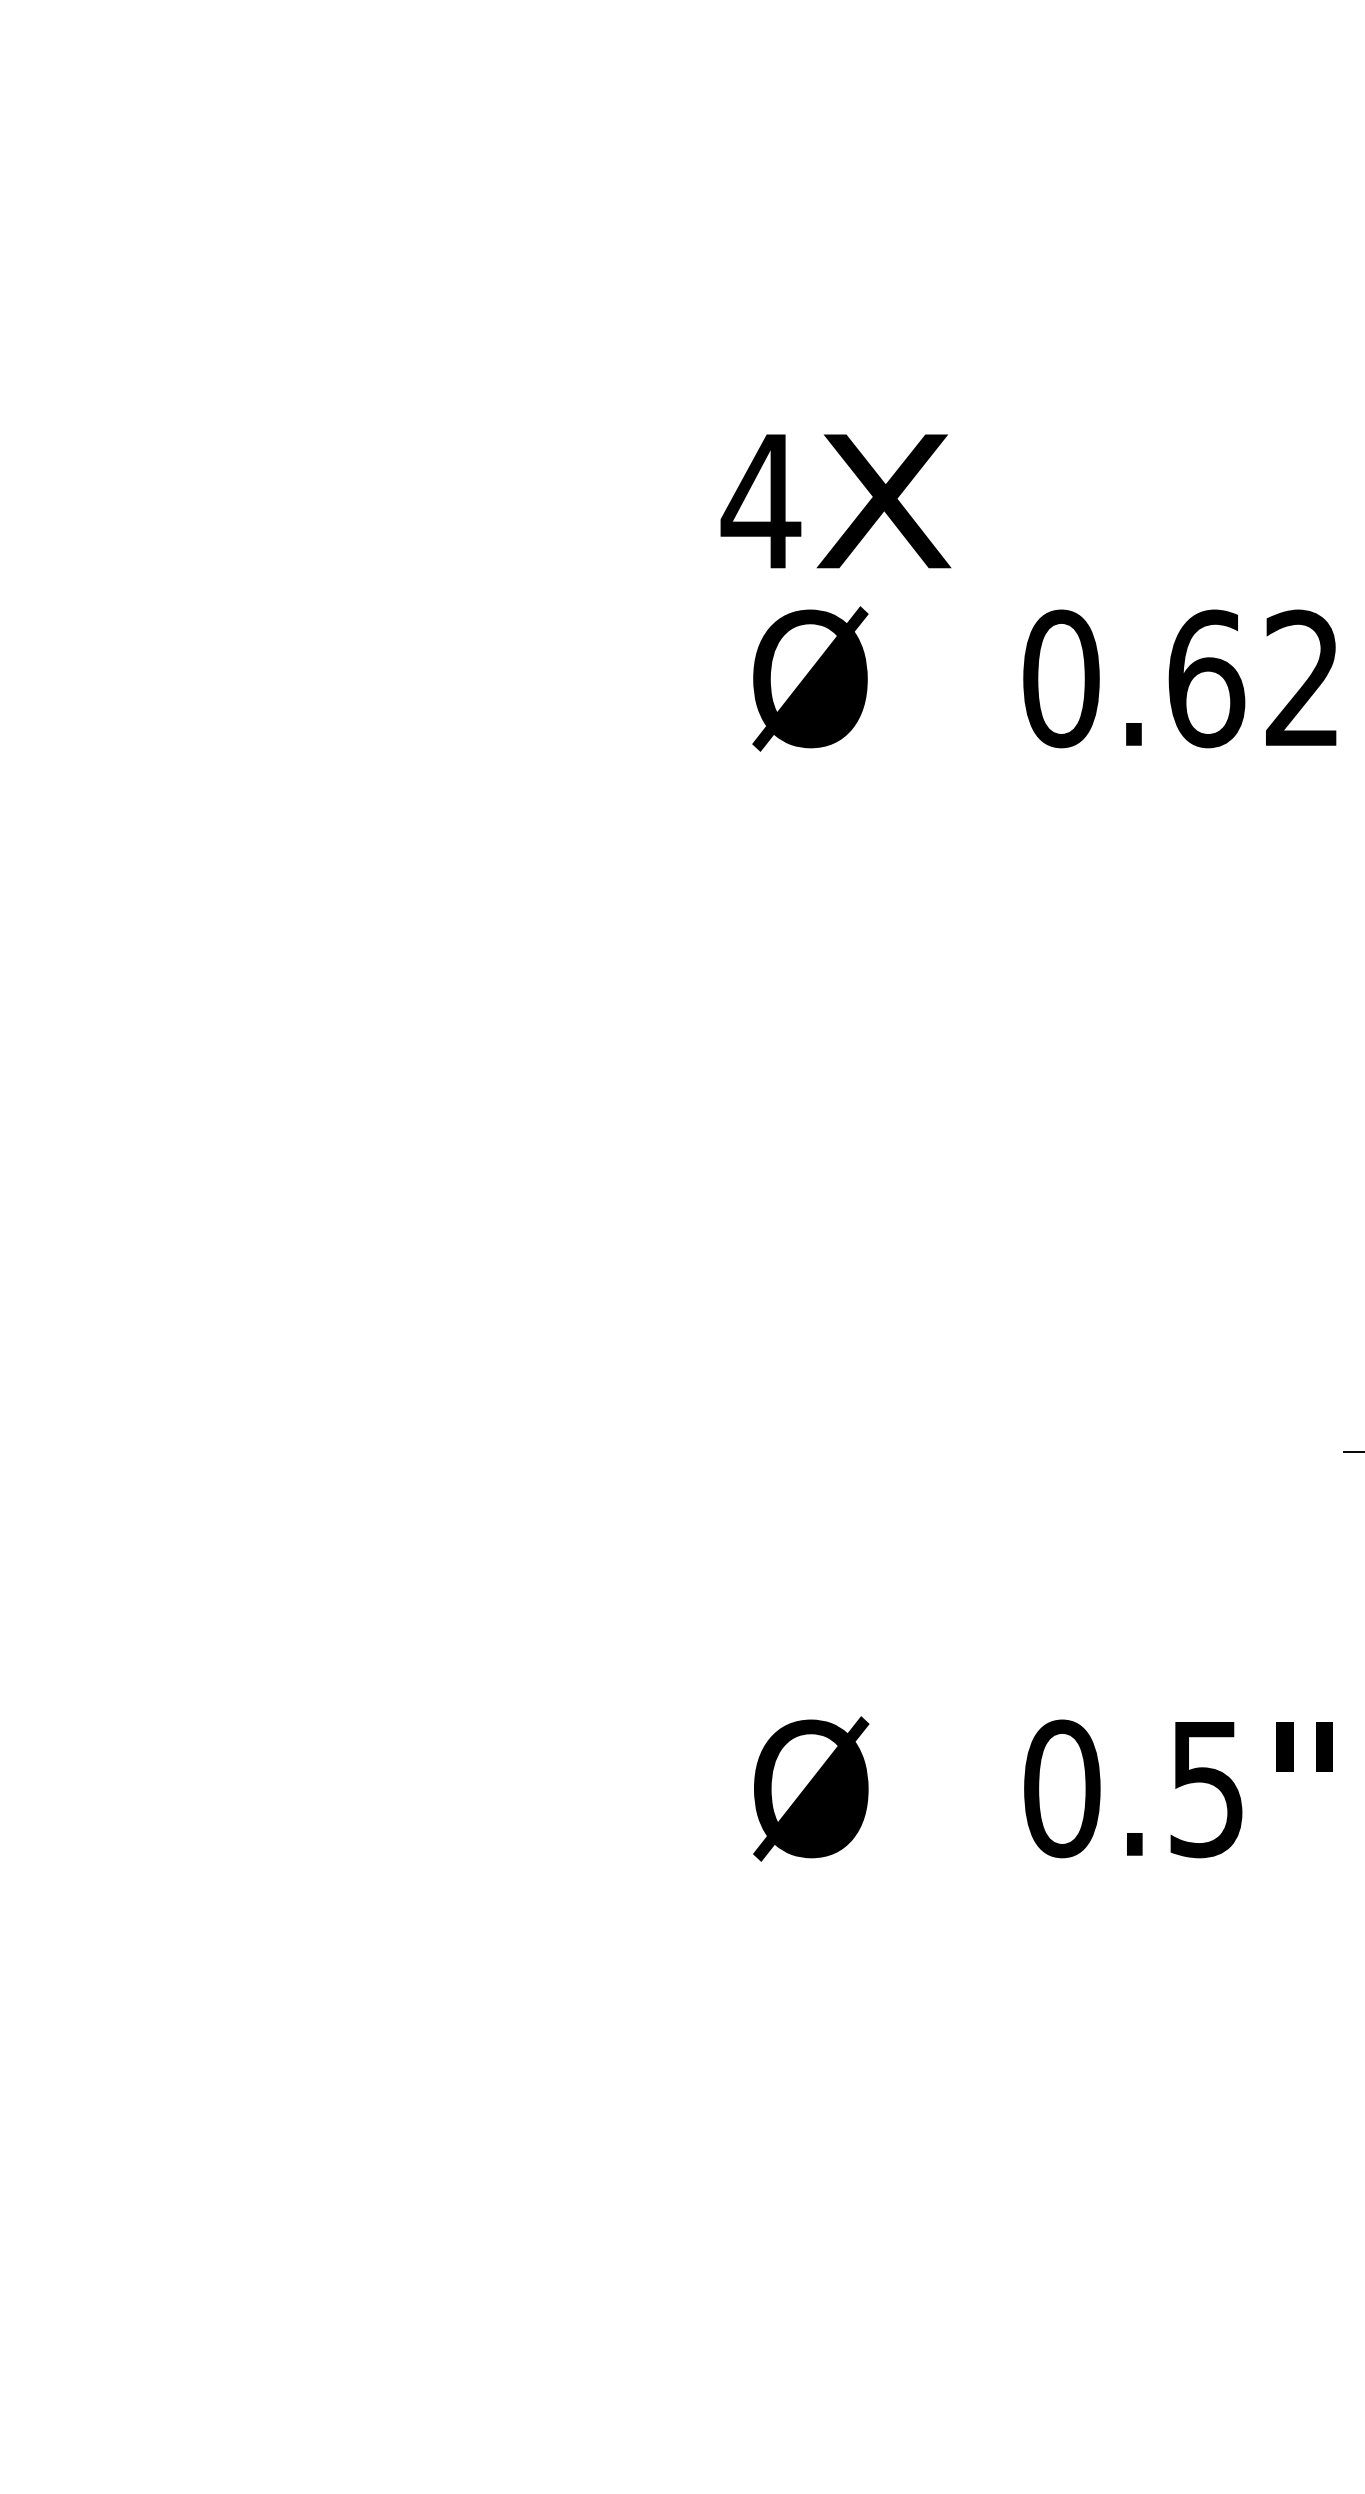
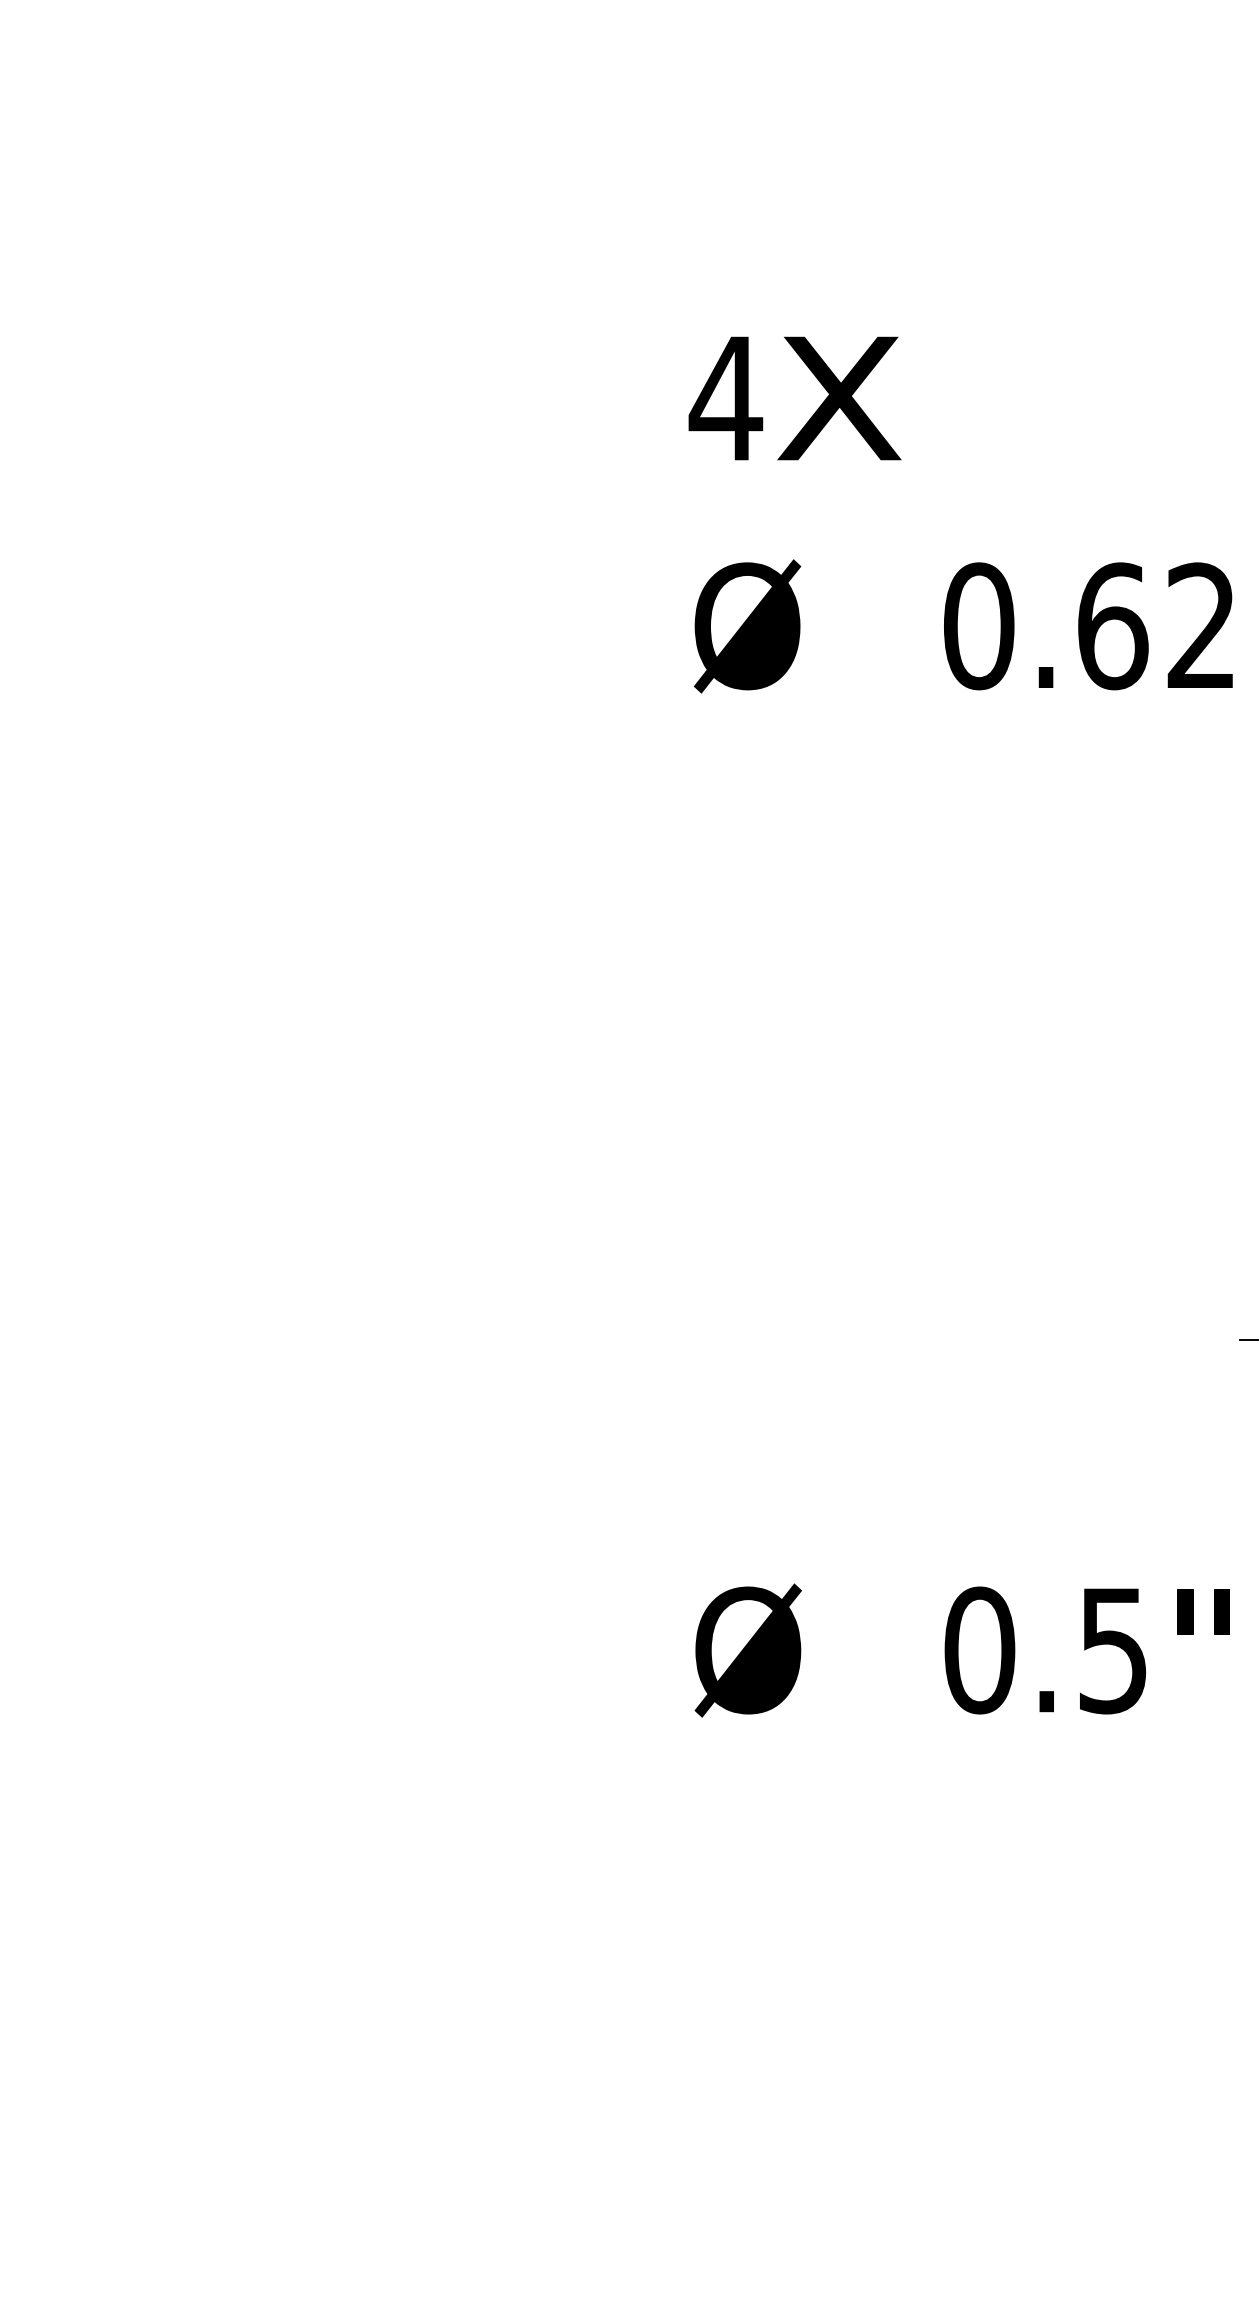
text: (835, 501) -> (794, 398), moved

